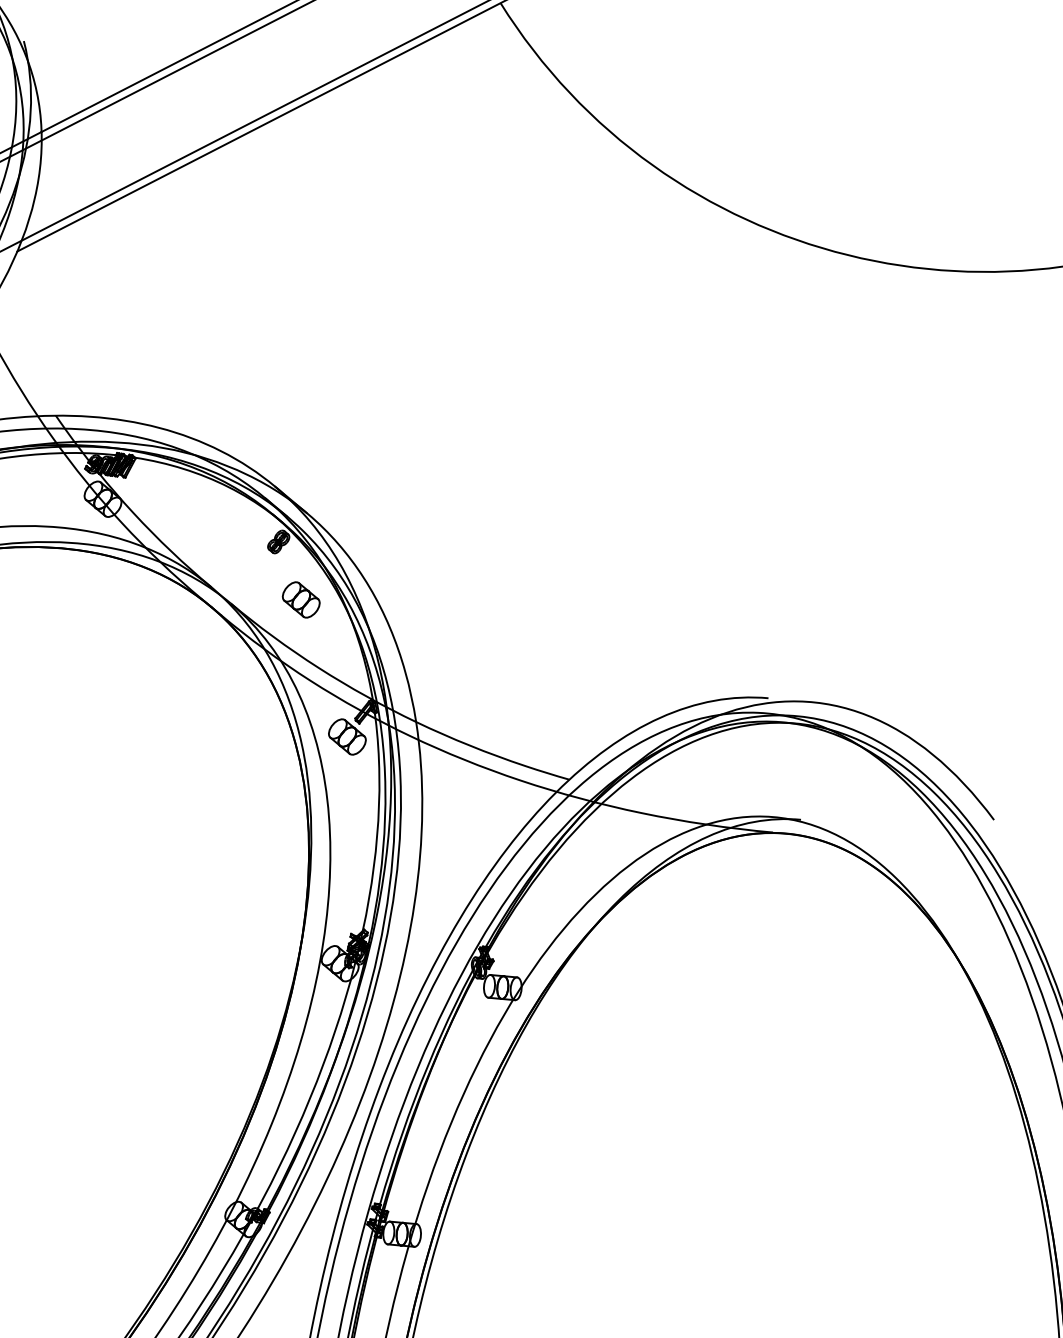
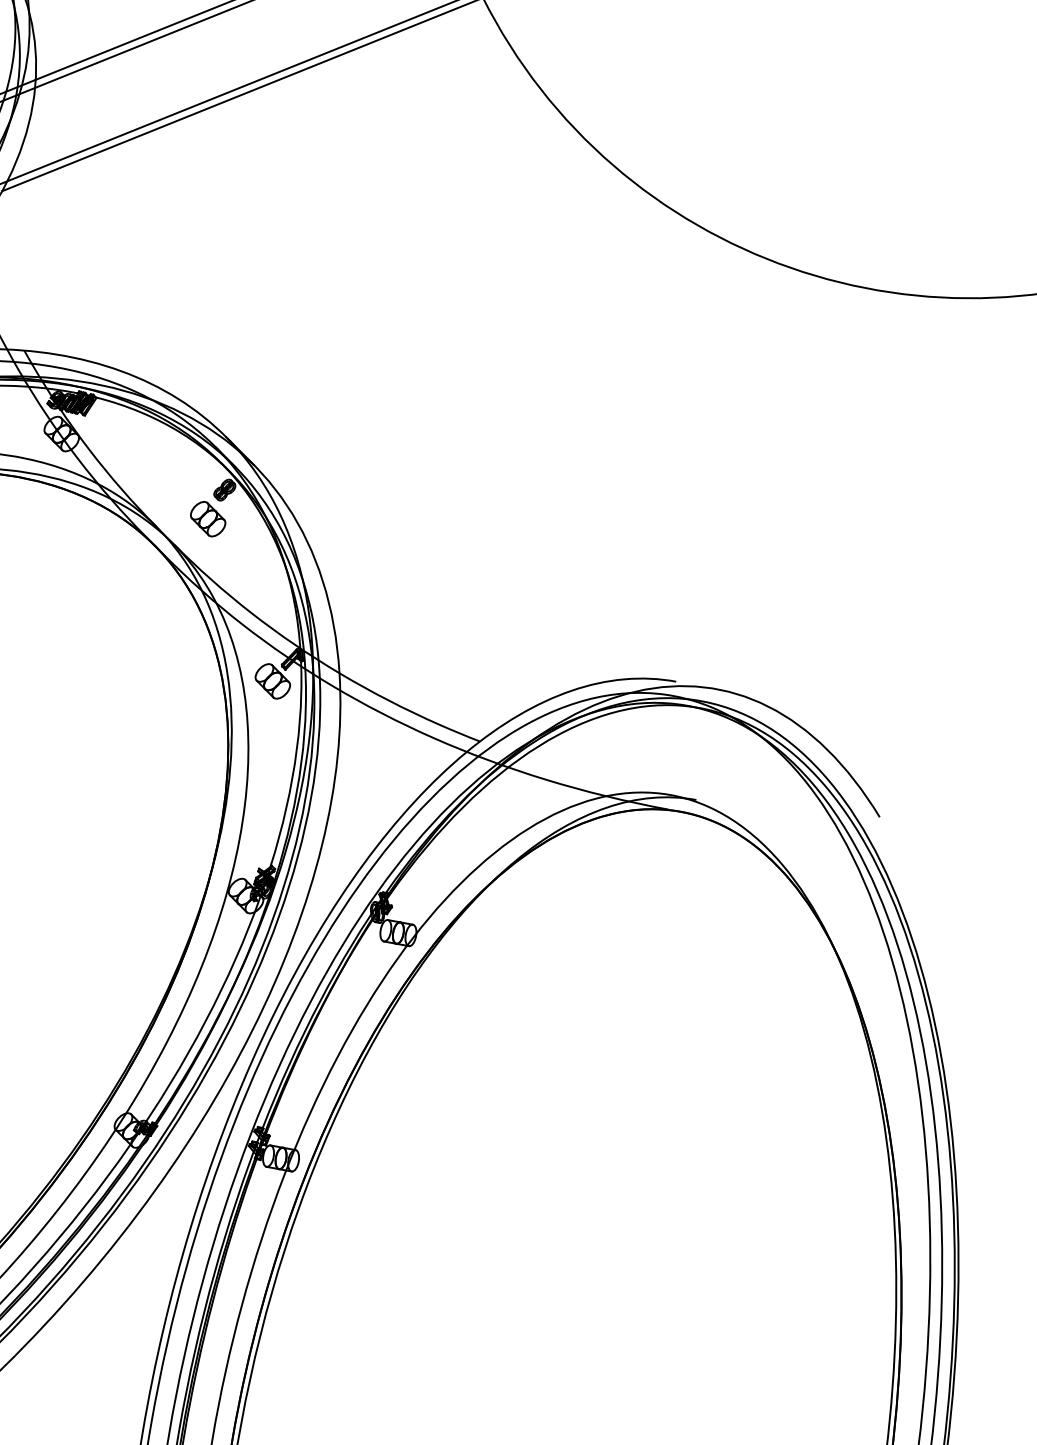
part: (301, 600) -> (208, 519), moved

